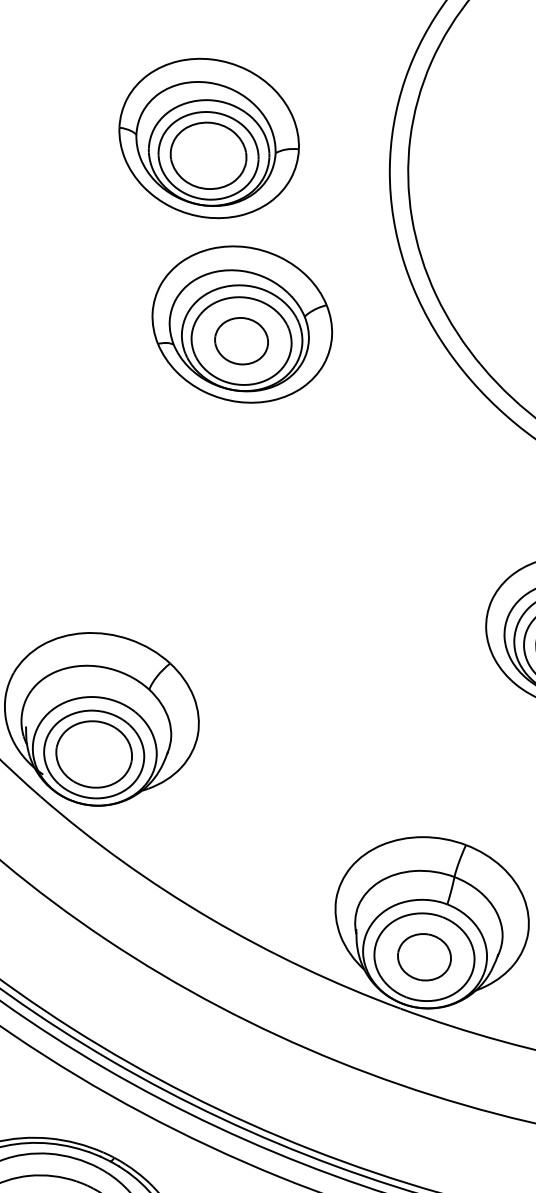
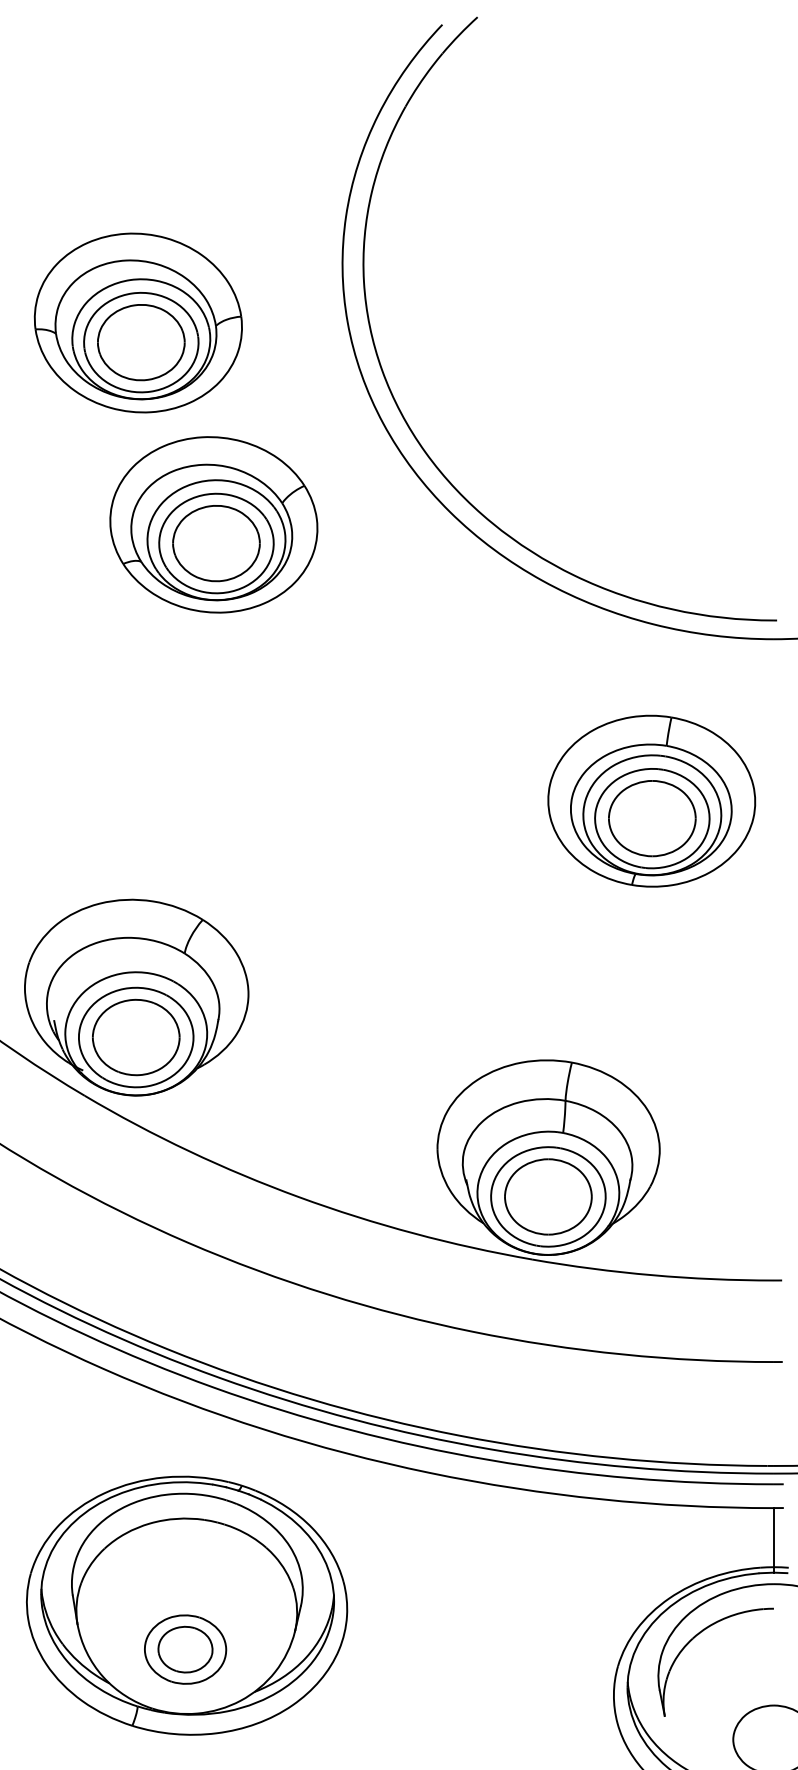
part: (241, 341) -> (216, 543), size x1.43
part: (424, 956) -> (548, 1196), size x1.43

